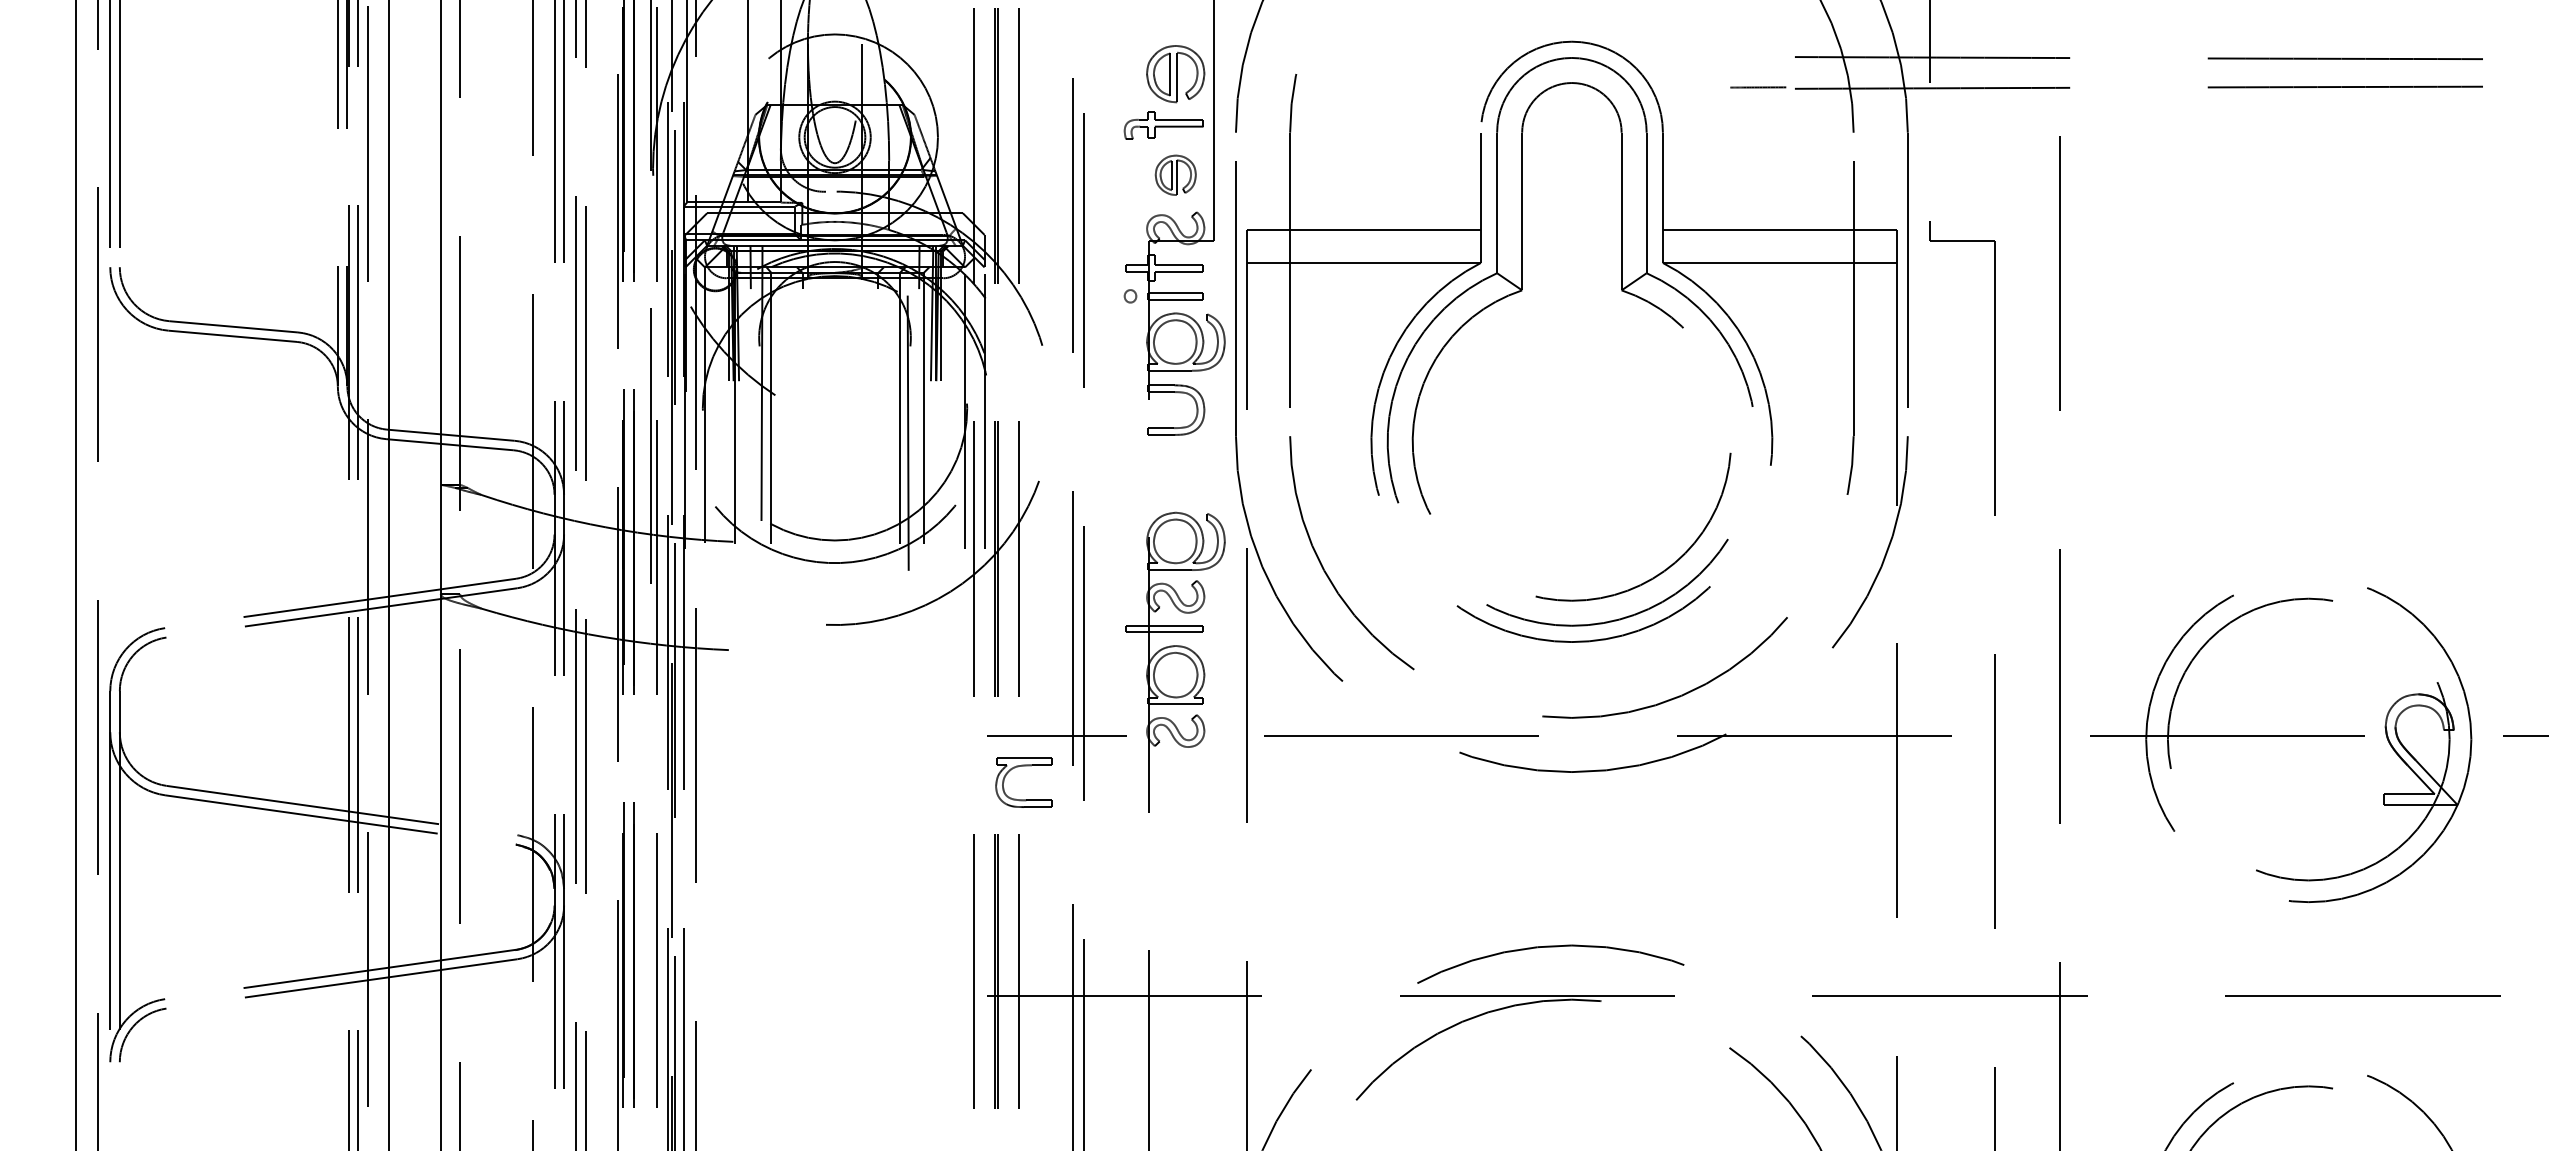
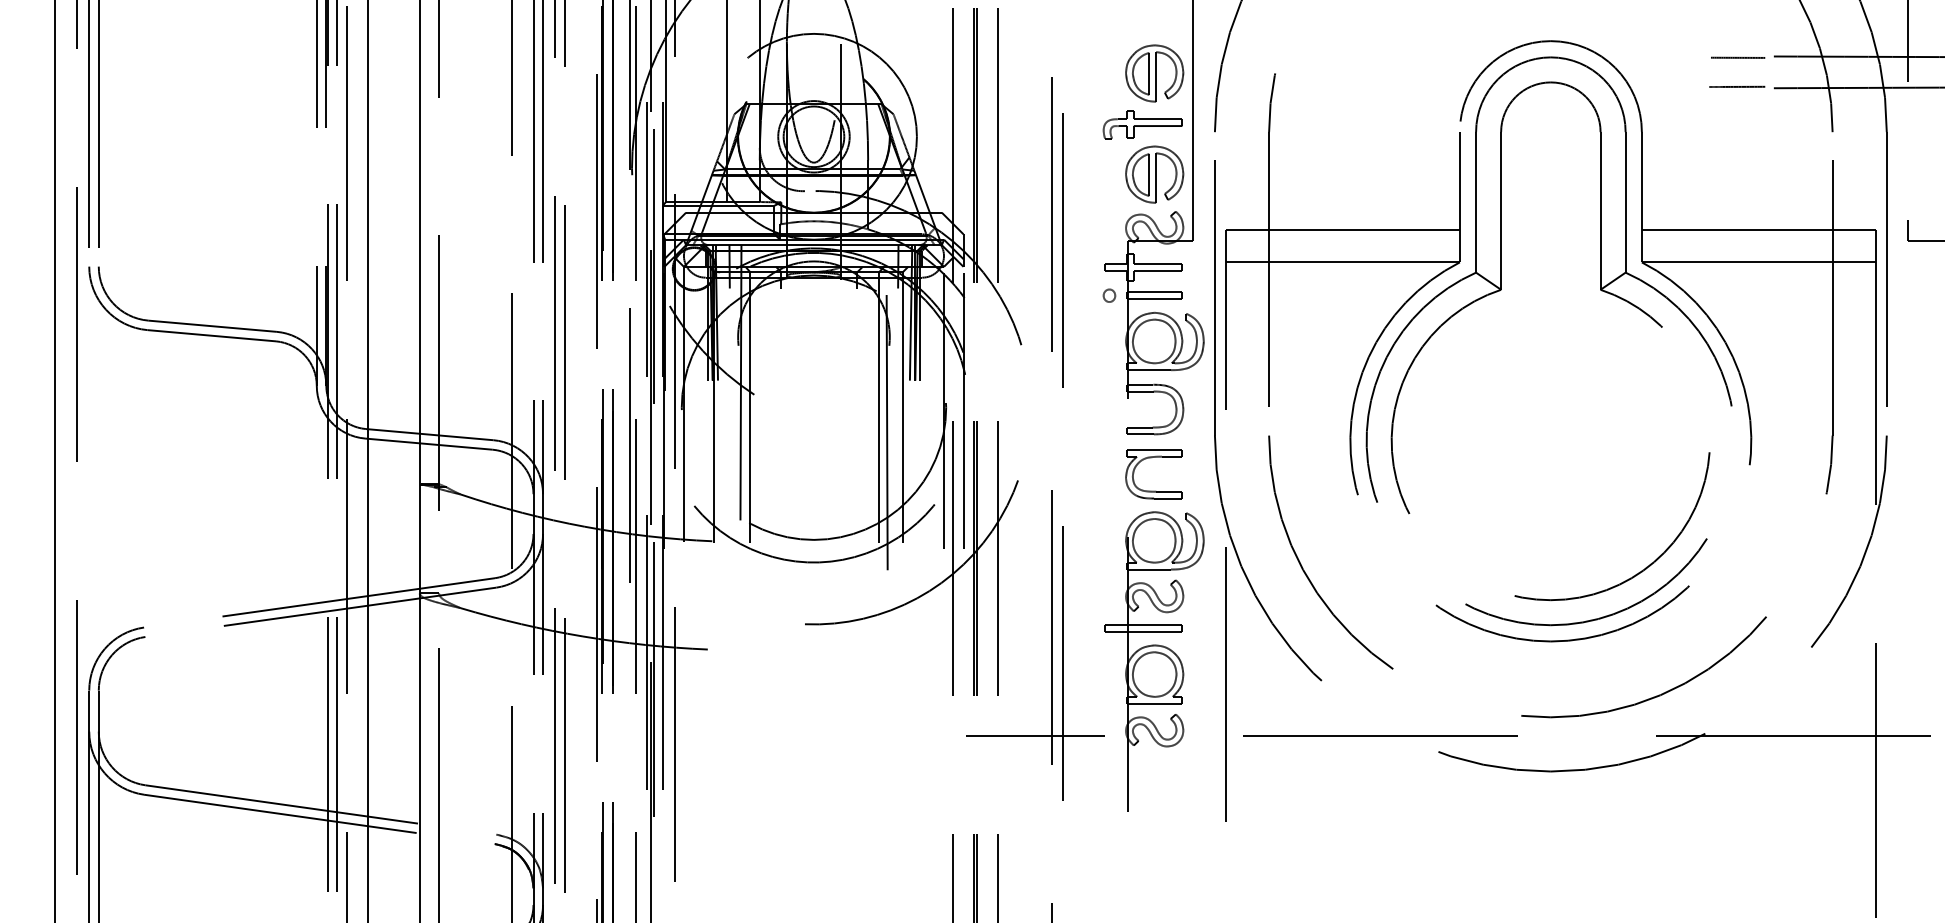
line: (1759, 58) -> (1738, 57), added
part: (1175, 175) -> (1154, 174), size x1.43
part: (1018, 767) -> (1148, 458), moved

